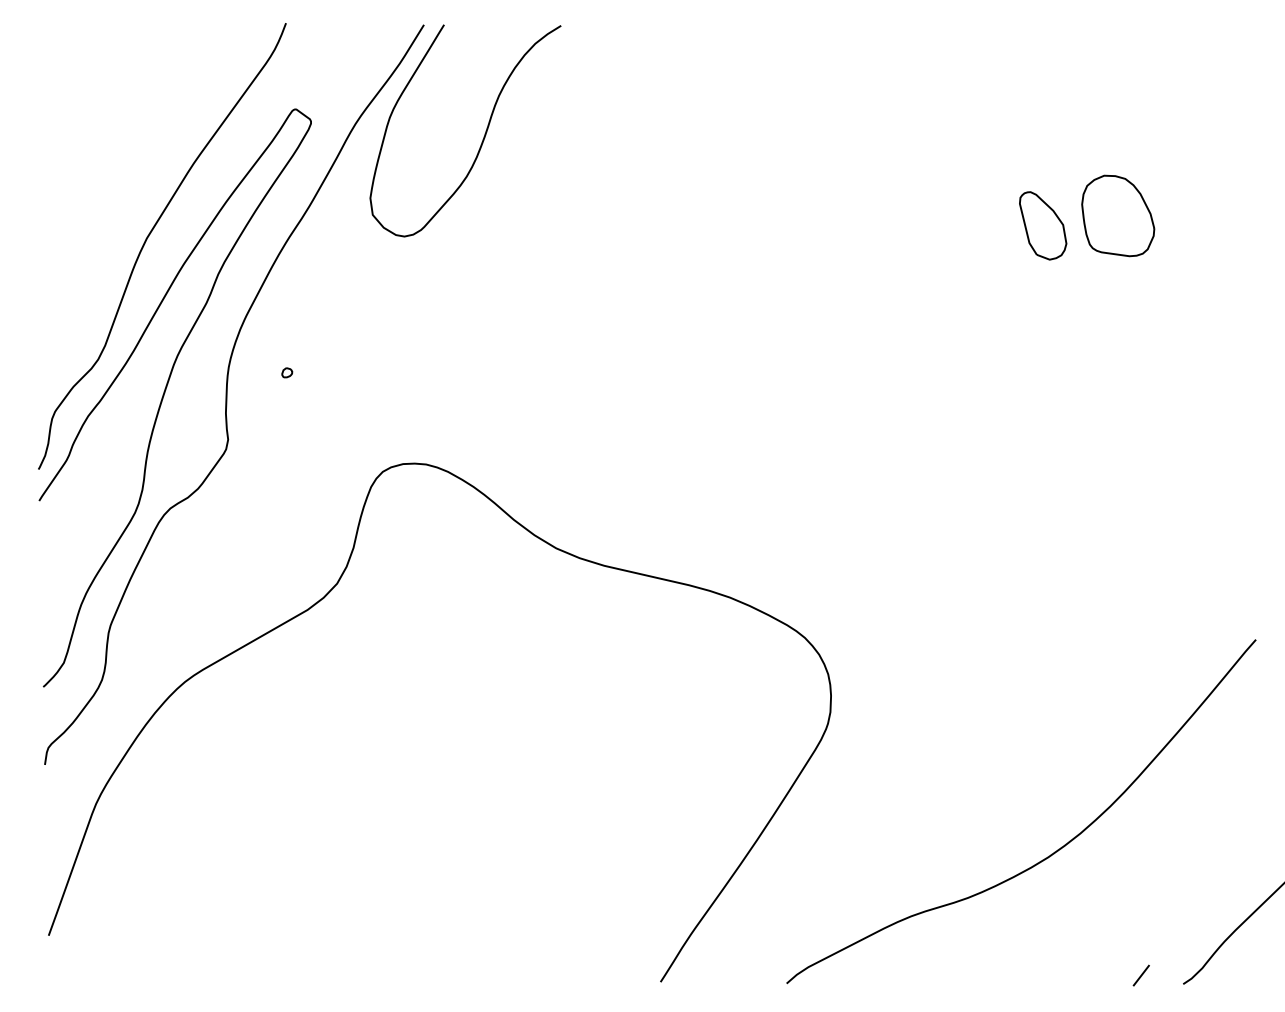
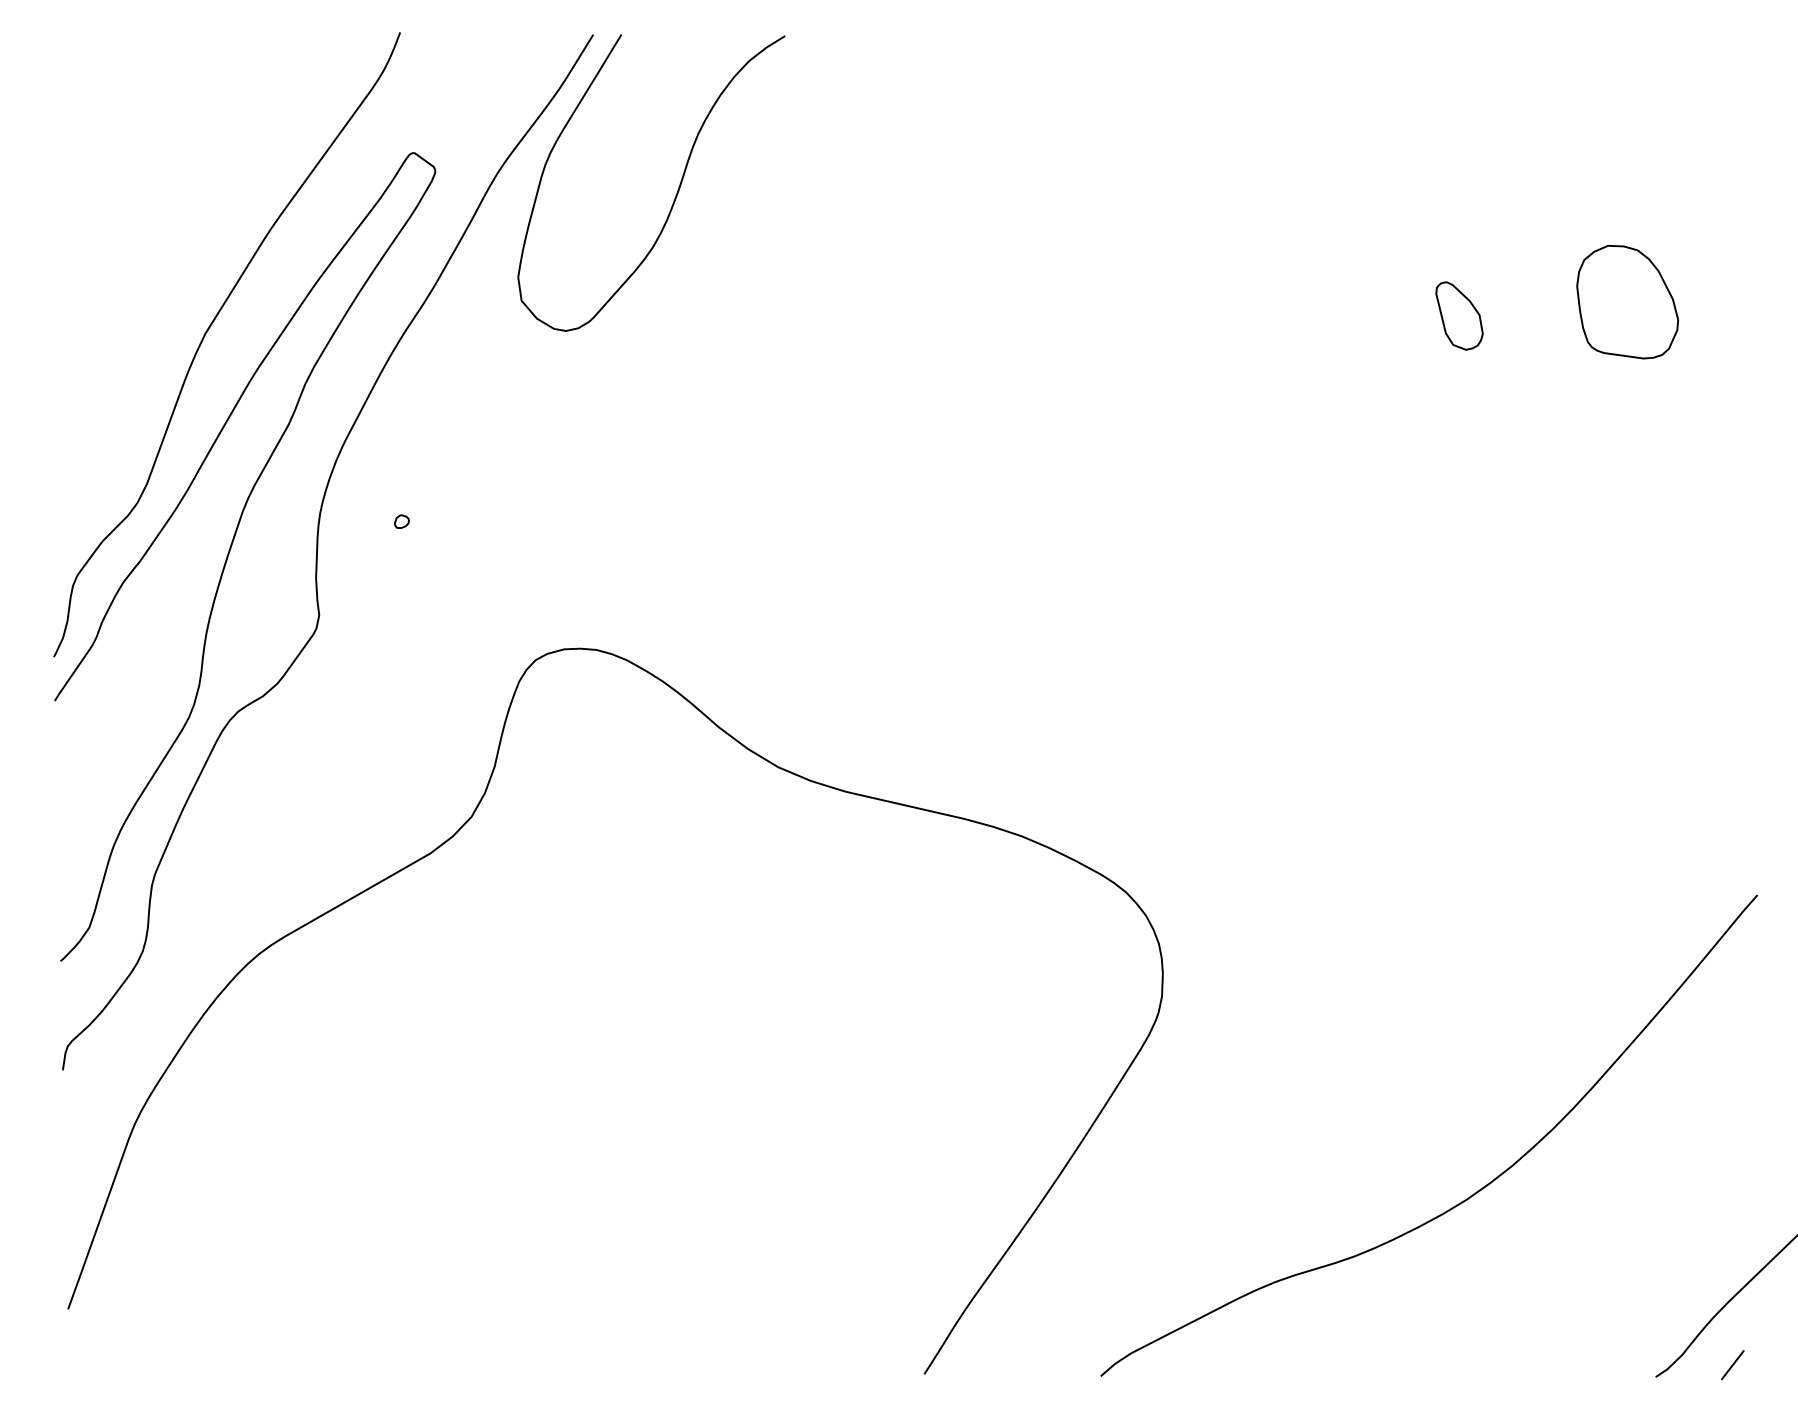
part: (1118, 215) -> (1628, 301), moved
part: (1042, 225) -> (1458, 315), size x0.71
line: (1140, 975) -> (1731, 1364), moved

